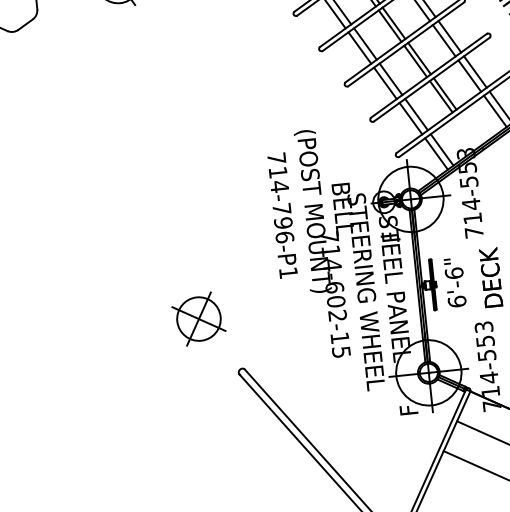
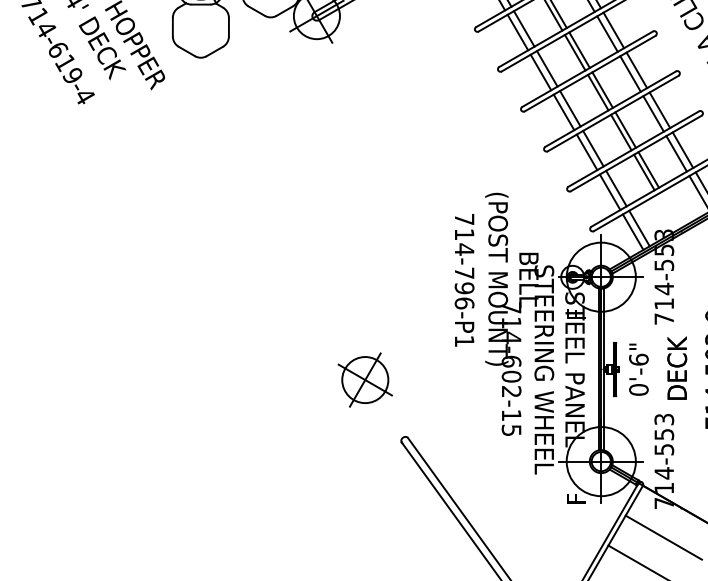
text: (456, 301) -> (638, 389), 6'-6" -> 0'-6"

